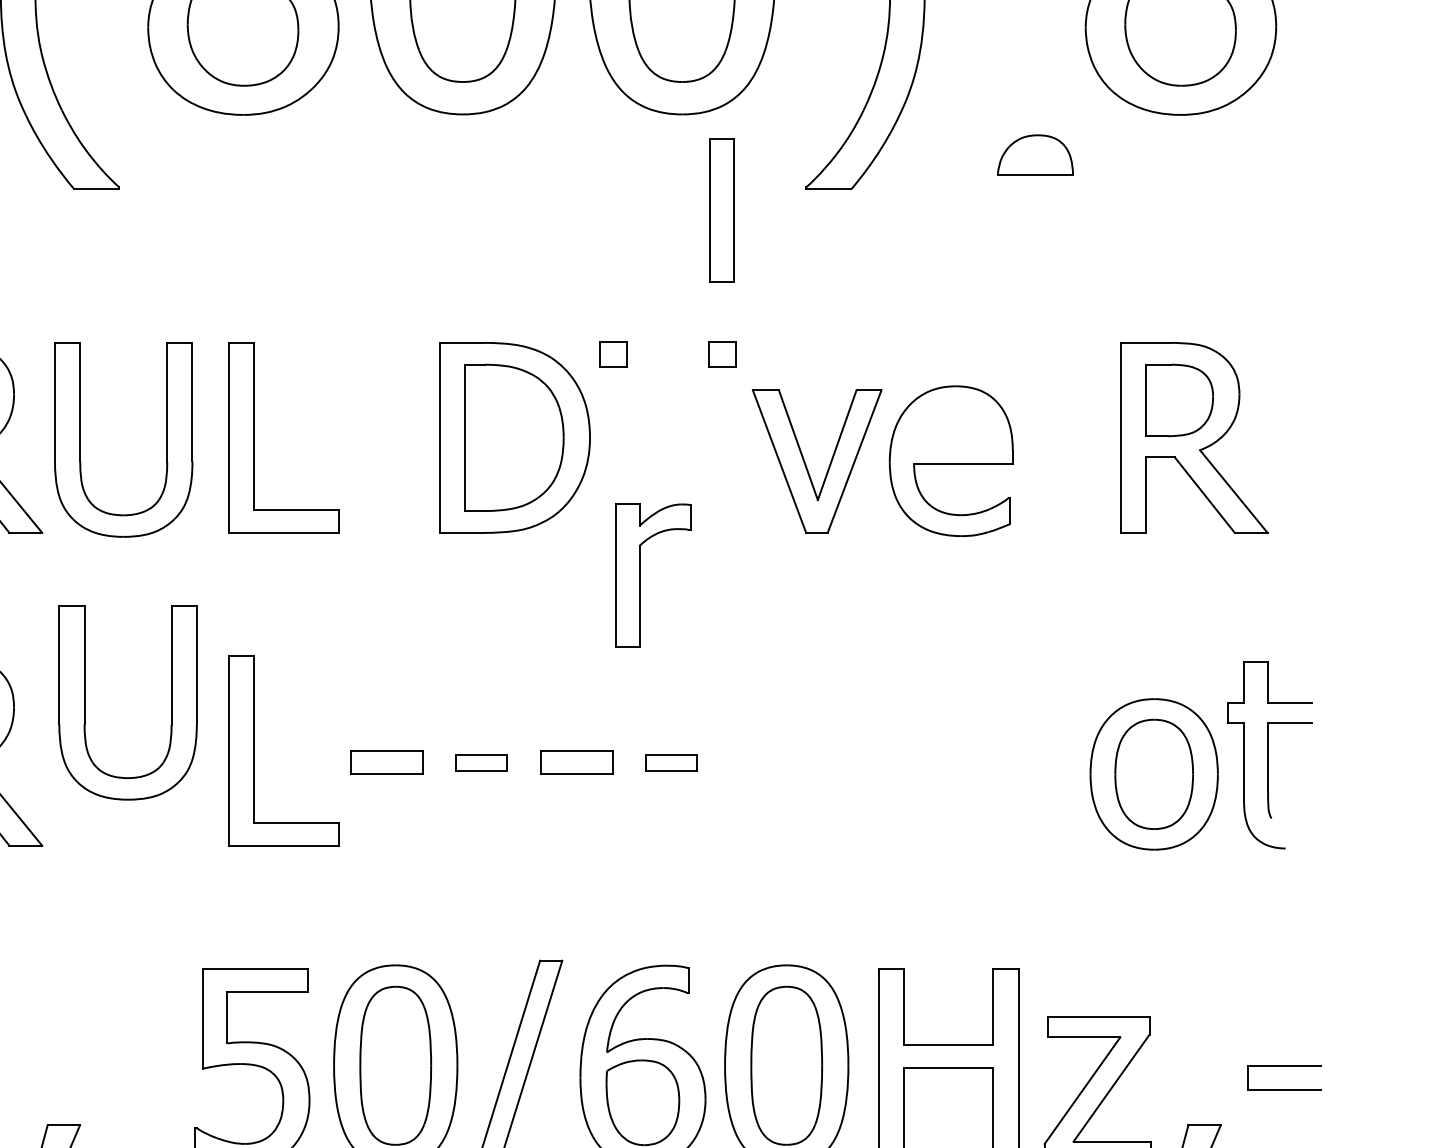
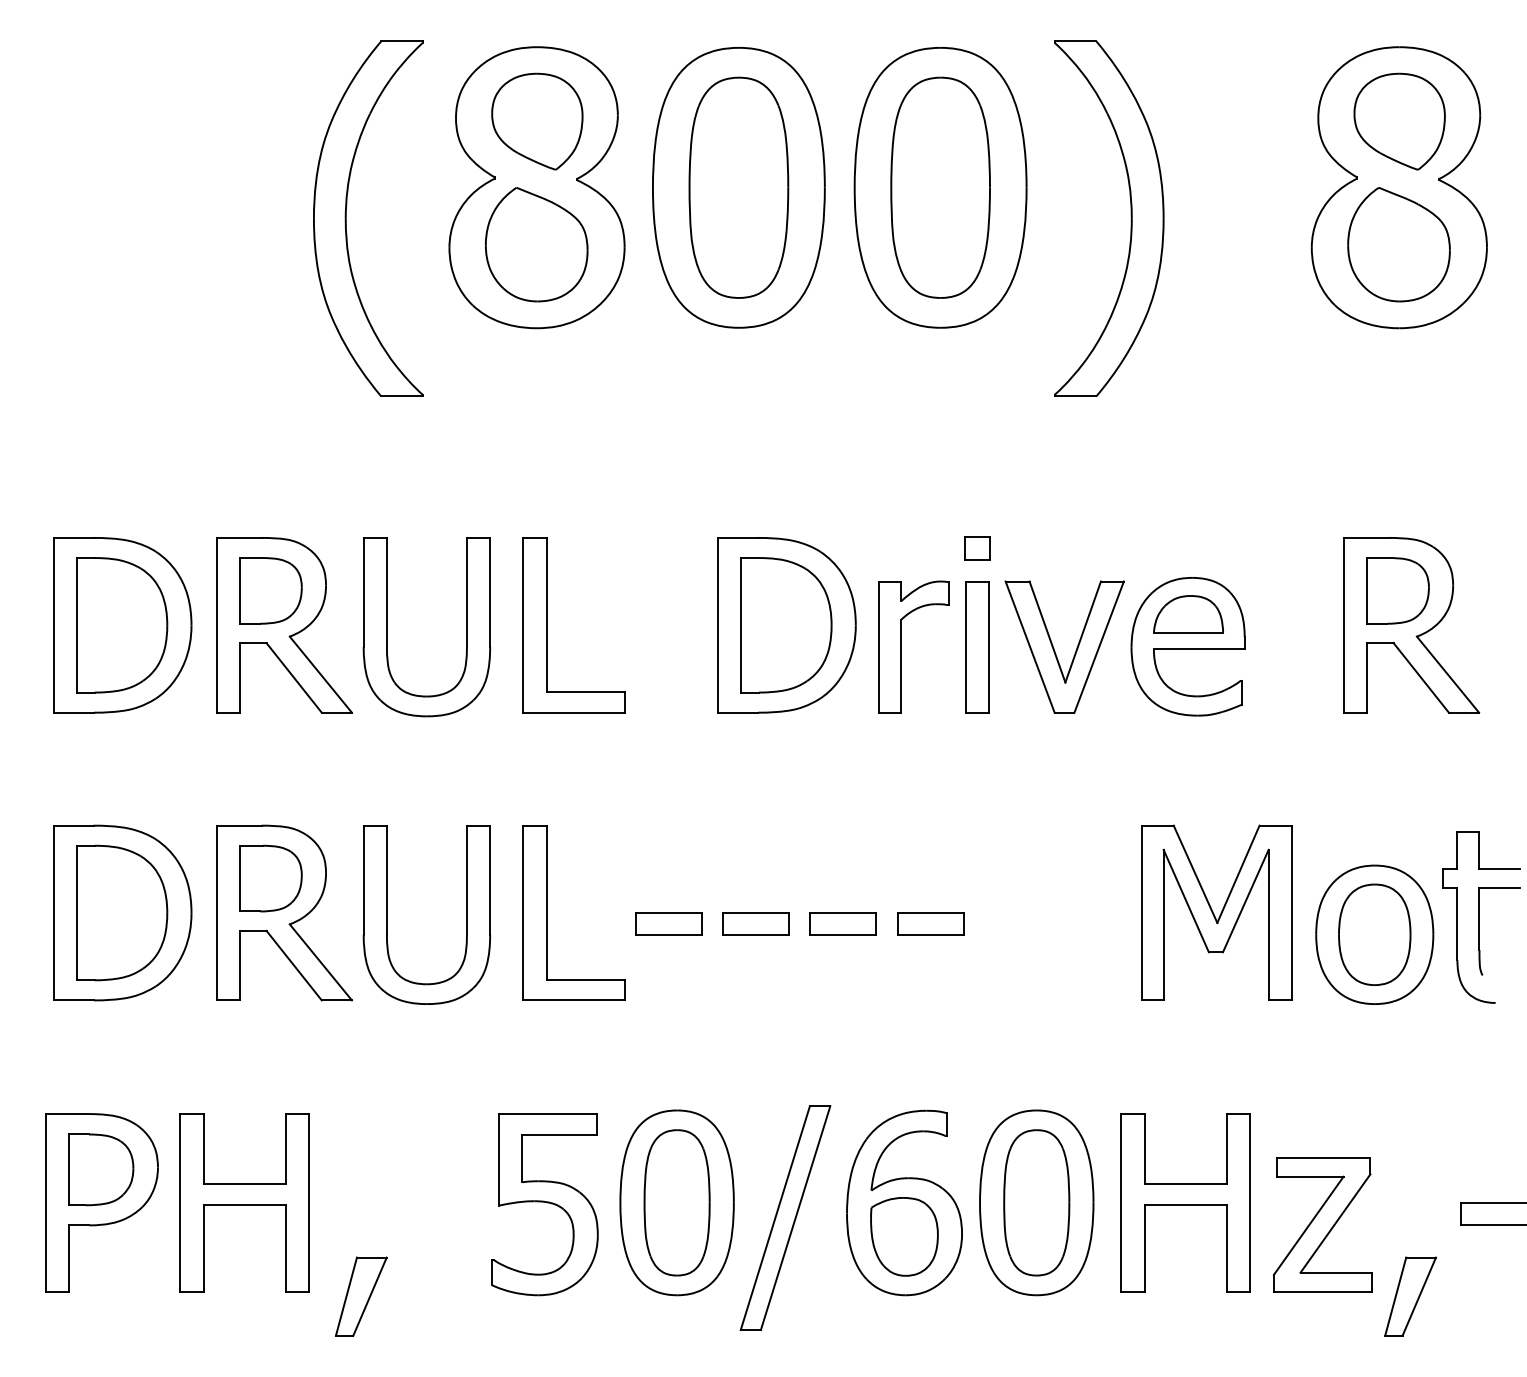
part: (1035, 155) -> (1188, 614), moved
part: (722, 210) -> (977, 647), moved
part: (613, 354) -> (877, 548), removed
part: (639, 575) -> (901, 646), moved
part: (85, 702) -> (387, 914), moved
part: (982, 750) -> (1216, 912), added
part: (480, 762) -> (755, 923), size x1.43
part: (671, 762) -> (930, 923), size x1.43

